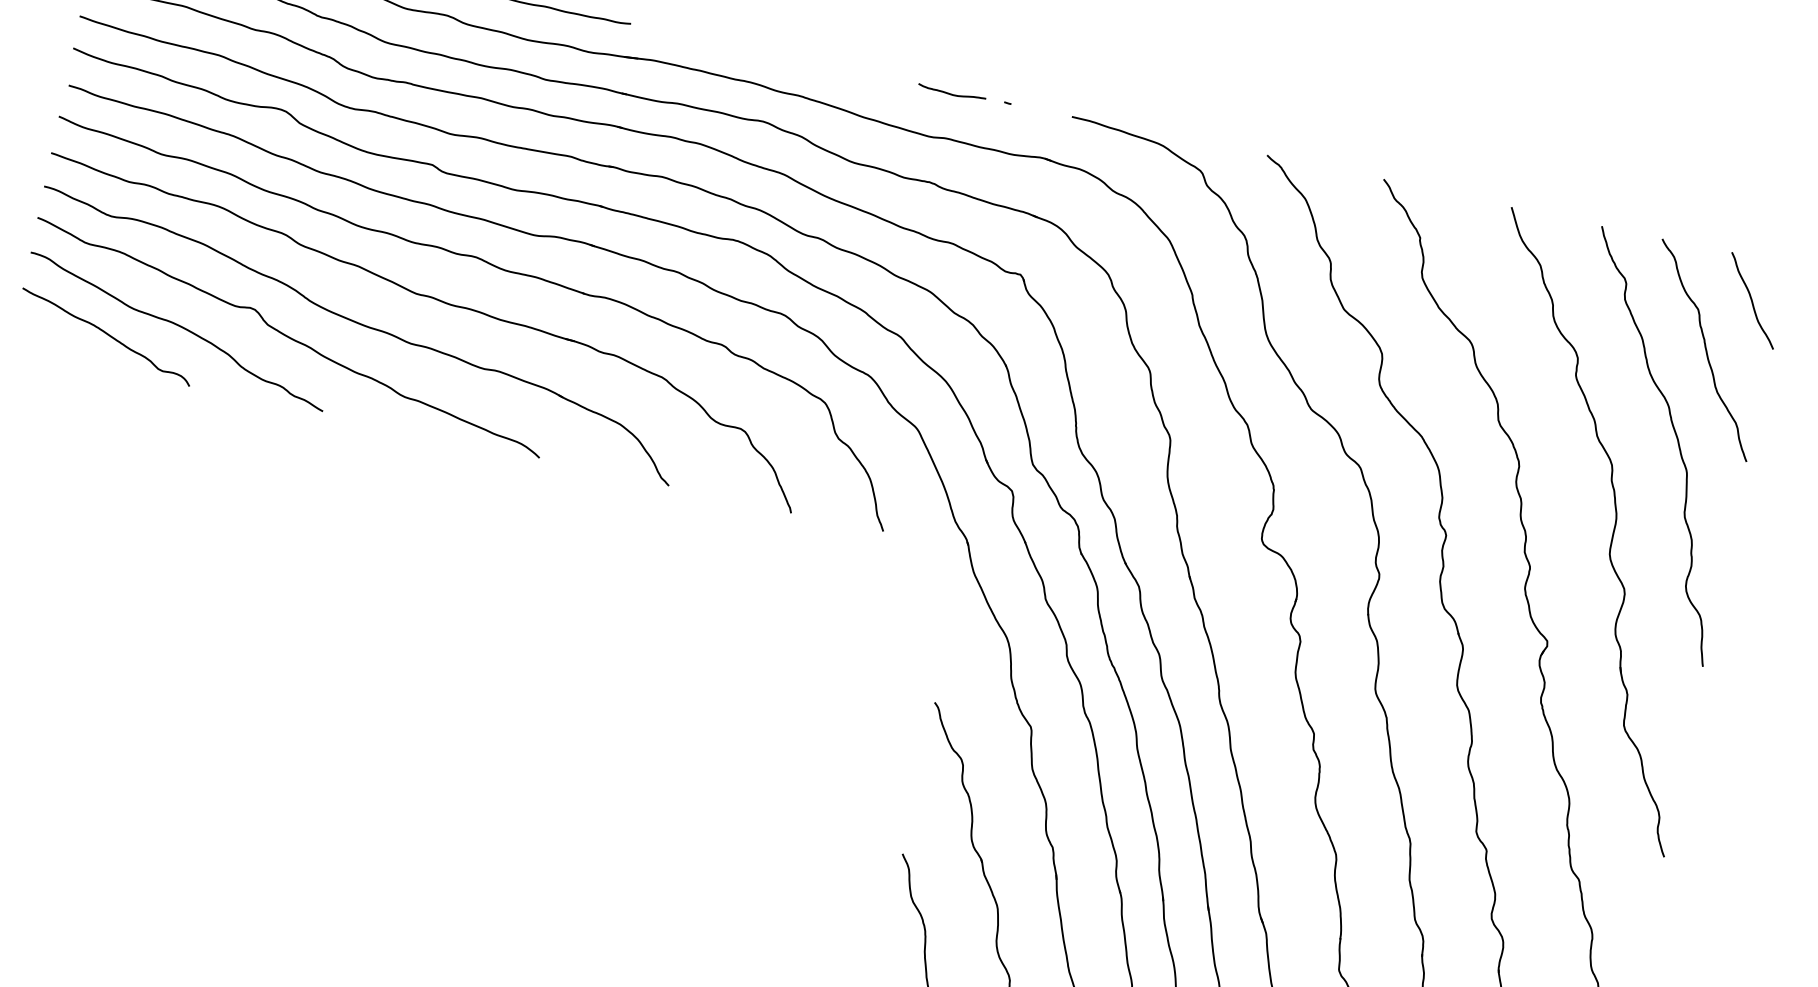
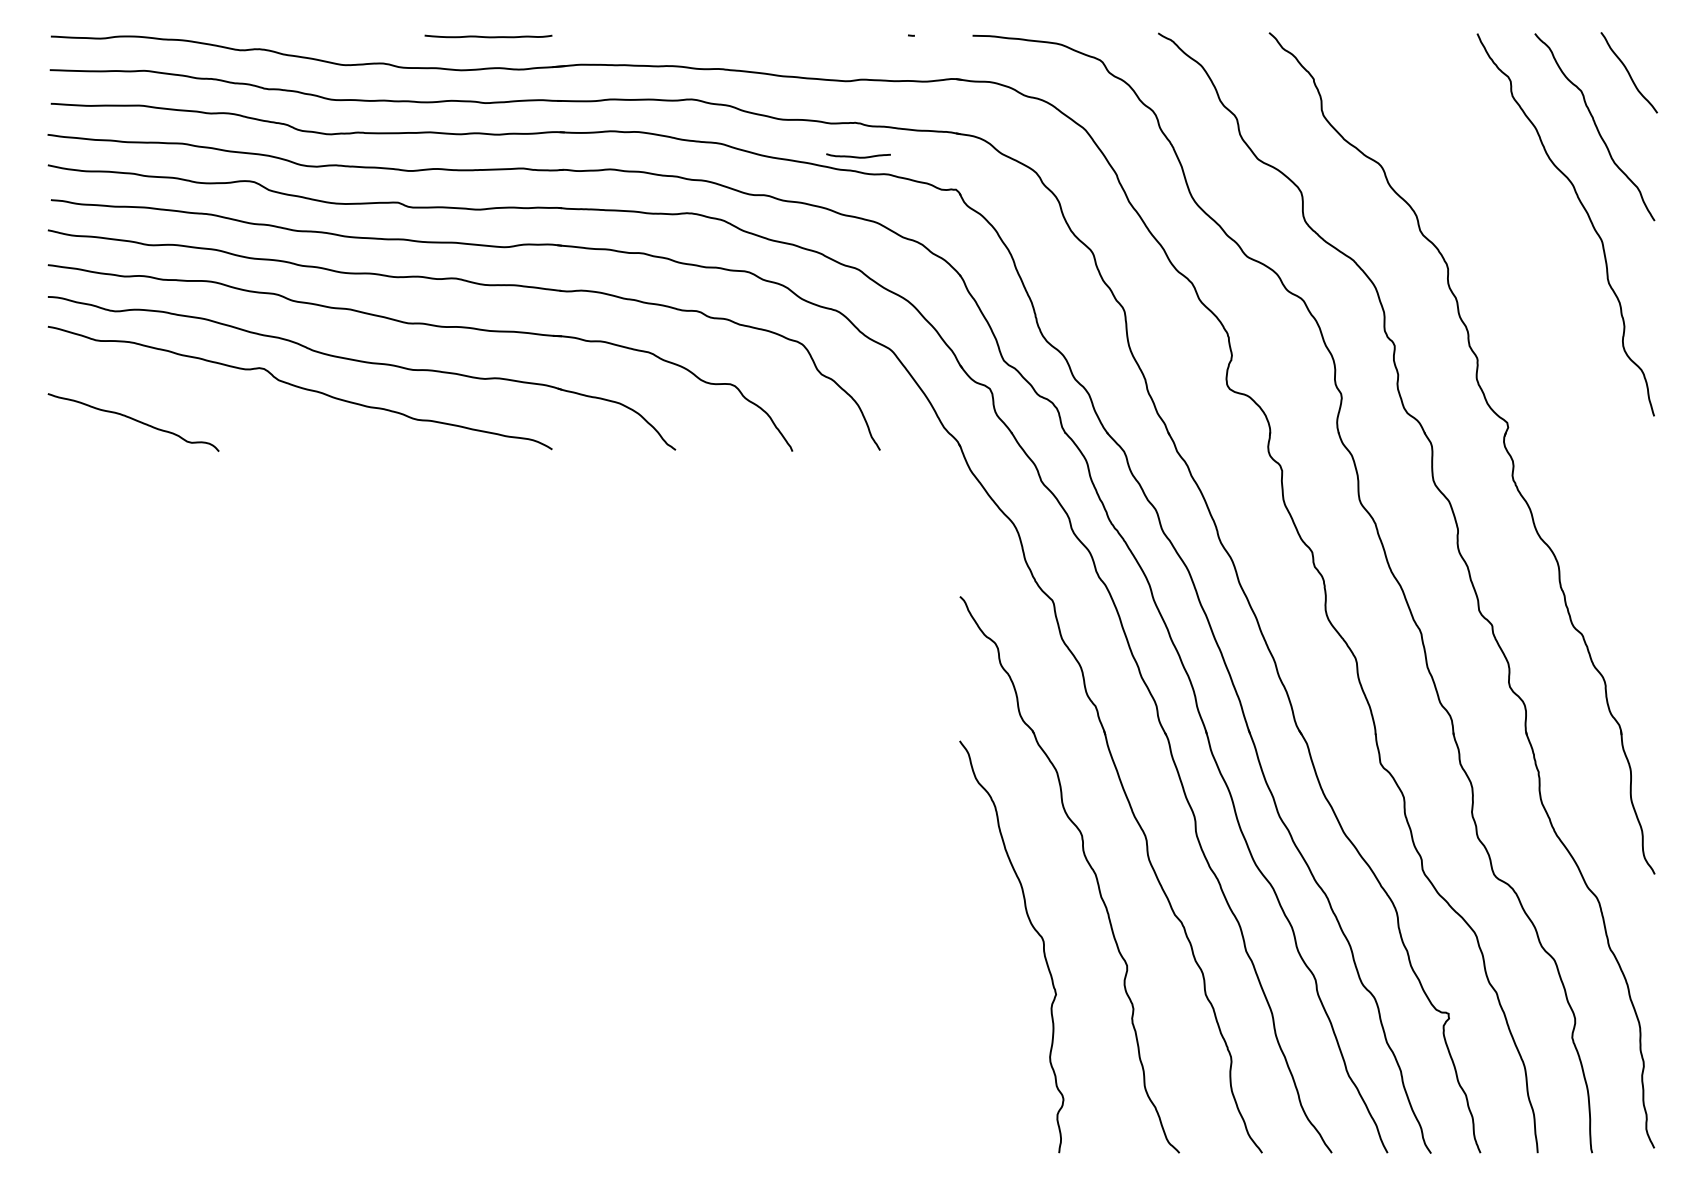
curve: (951, 93) -> (858, 156), moved
curve: (179, 327) -> (198, 399), removed
part: (1612, 537) -> (1546, 315), removed

